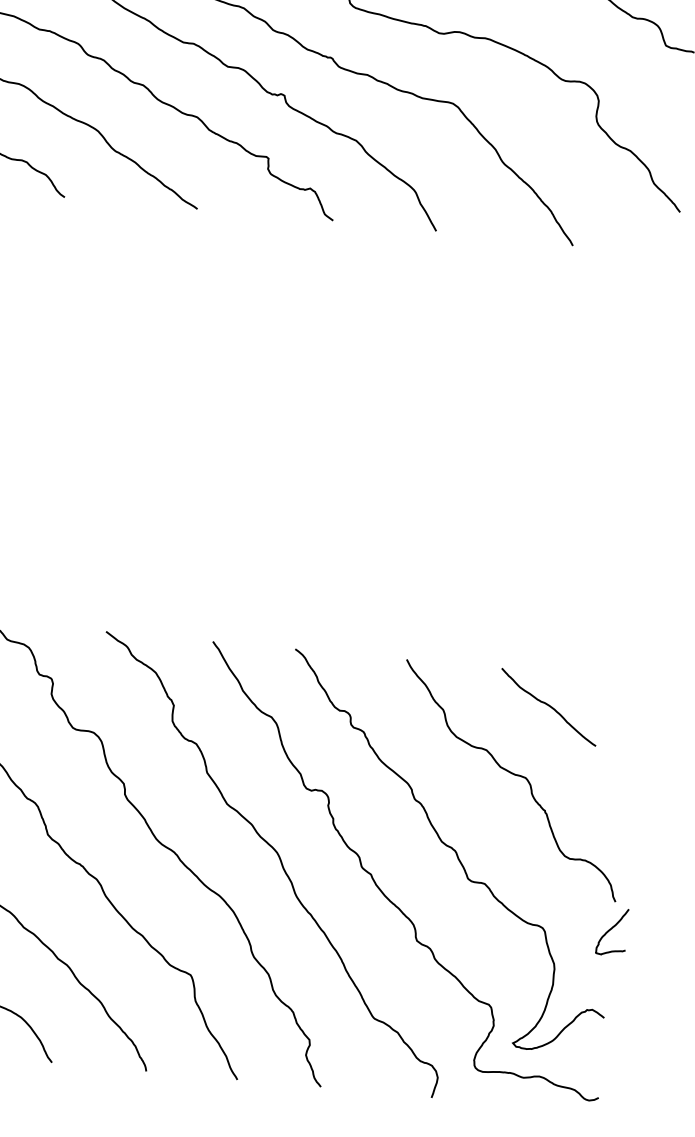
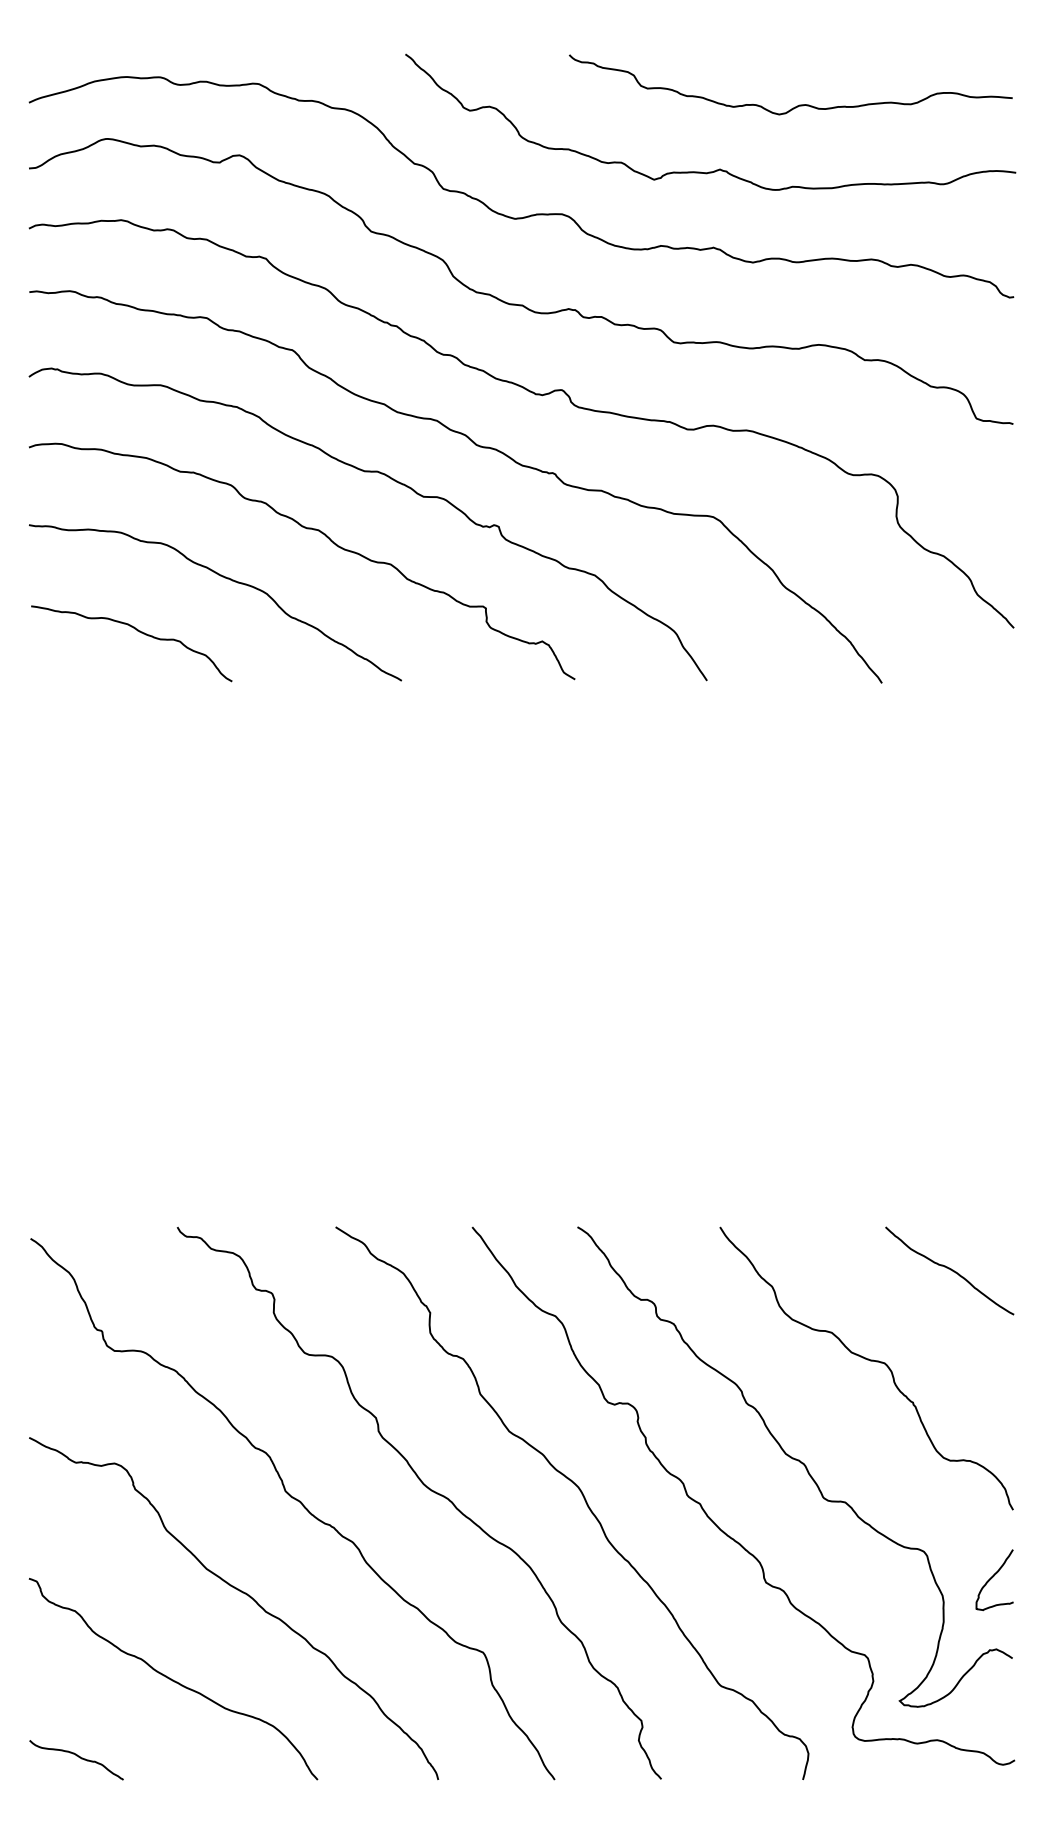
curve: (548, 706) -> (949, 1269), moved
curve: (610, 930) -> (992, 1578), moved

